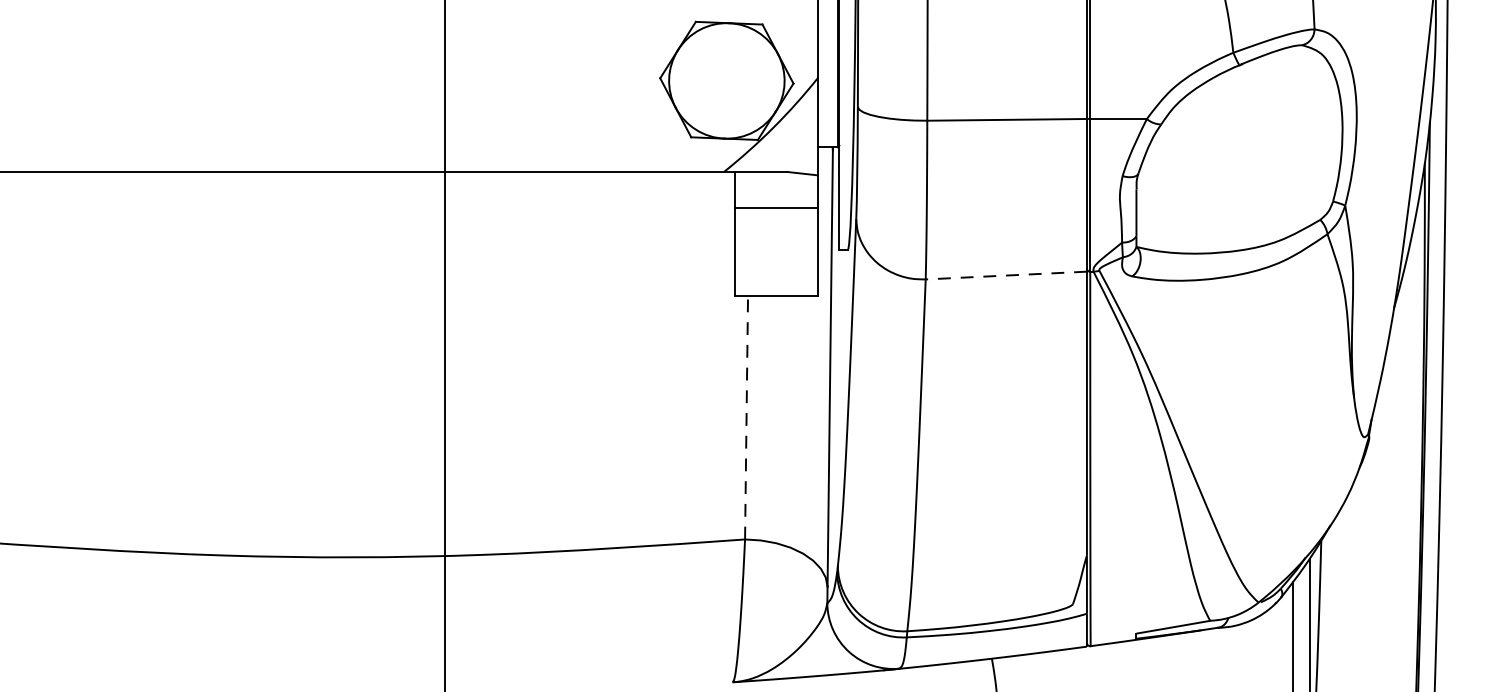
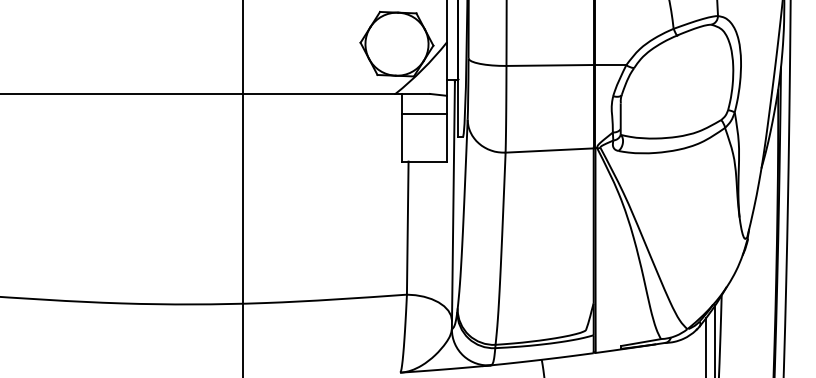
line: (1006, 275) -> (549, 150), dashed -> solid
line: (746, 418) -> (407, 228), dashed -> solid

